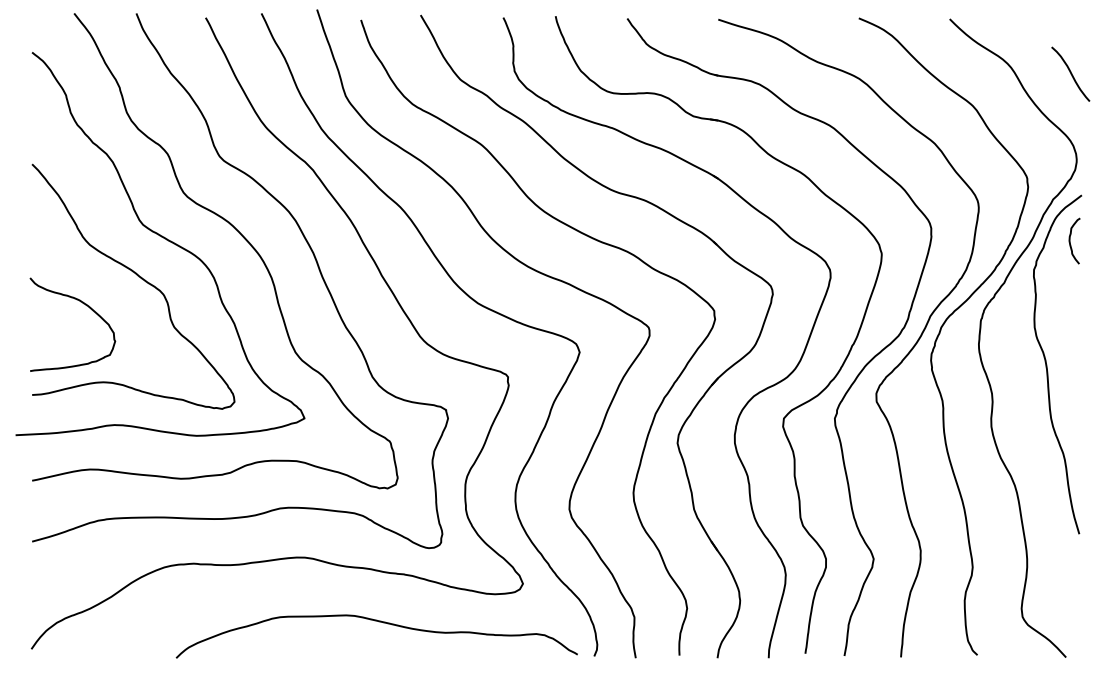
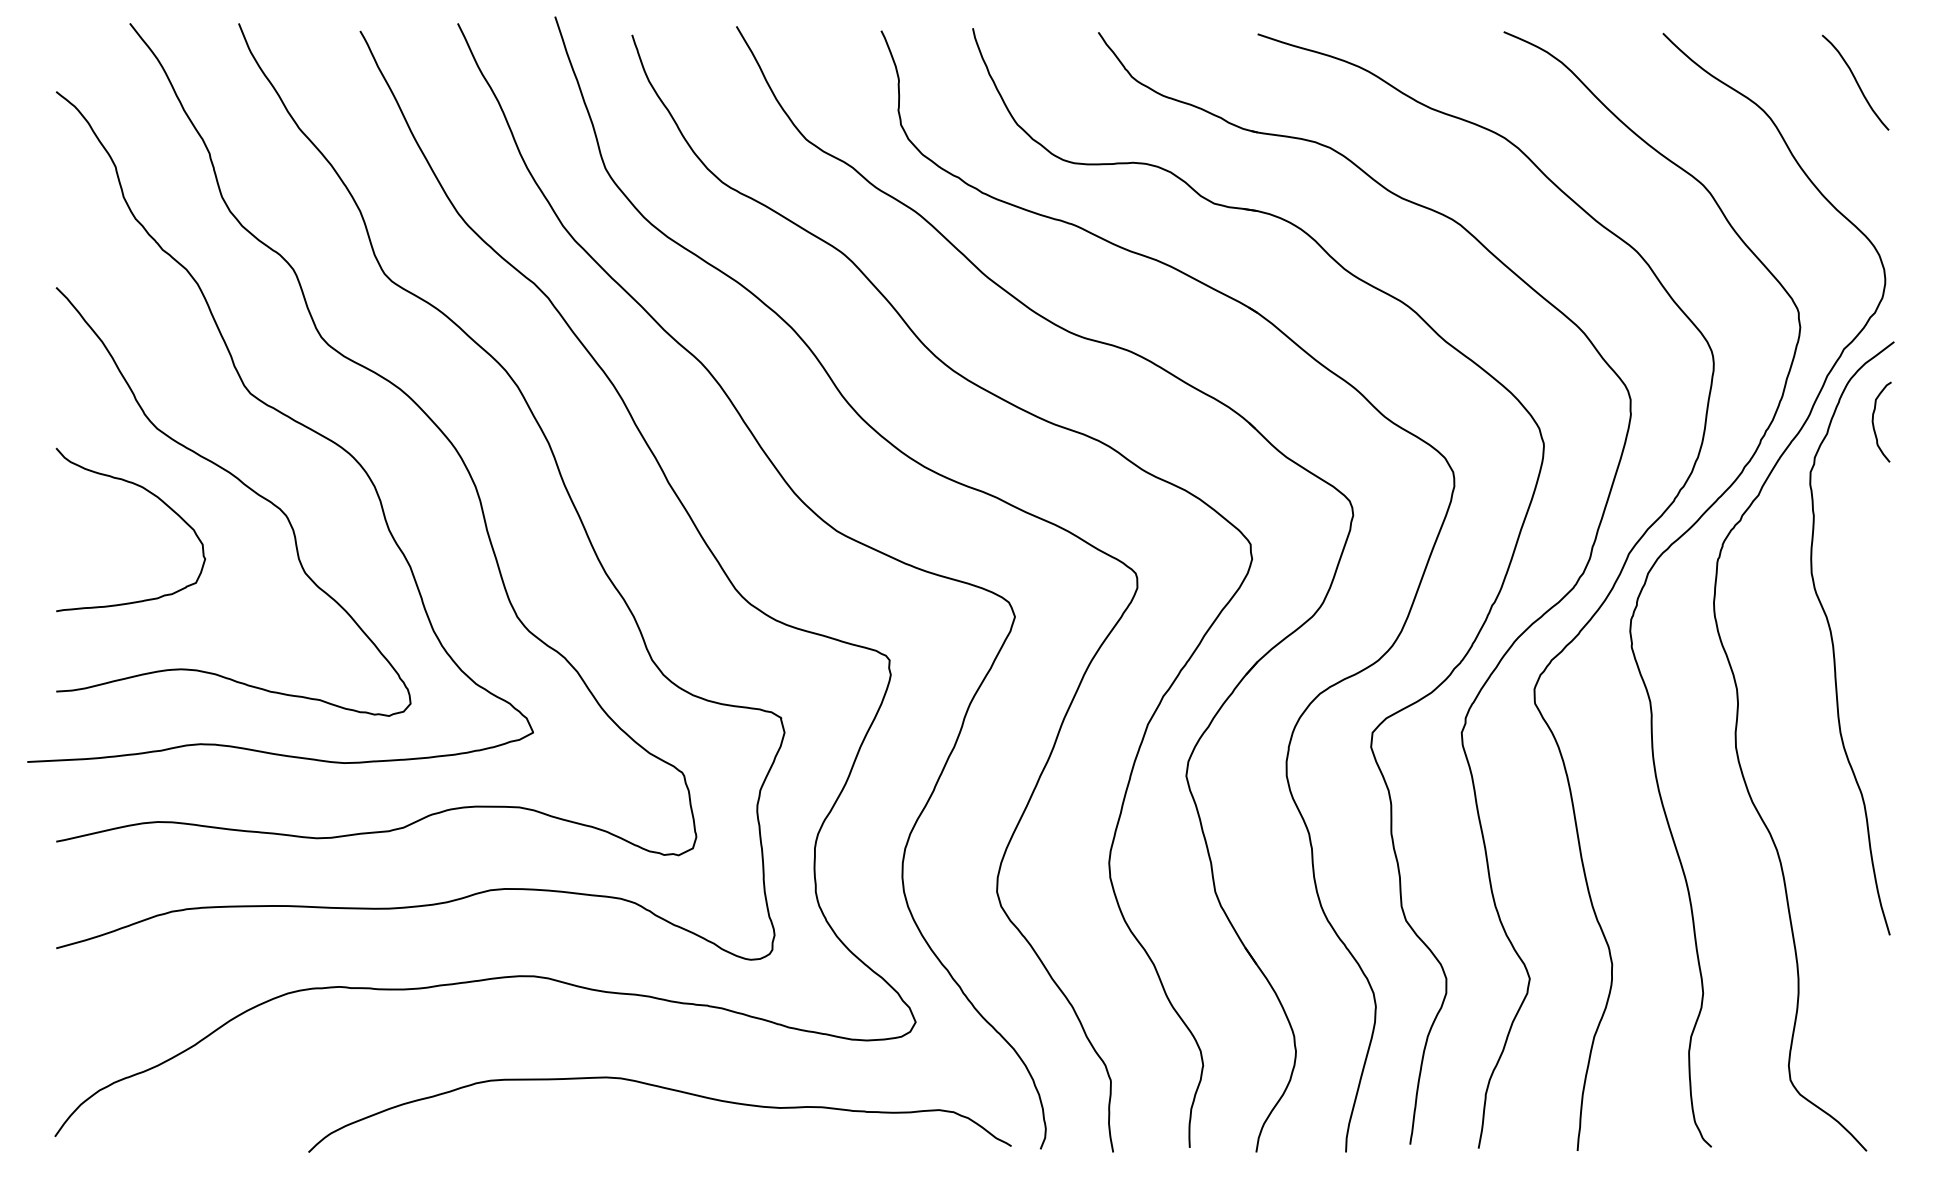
curve: (1070, 73) -> (1855, 81), moved
curve: (86, 306) -> (154, 498), moved

